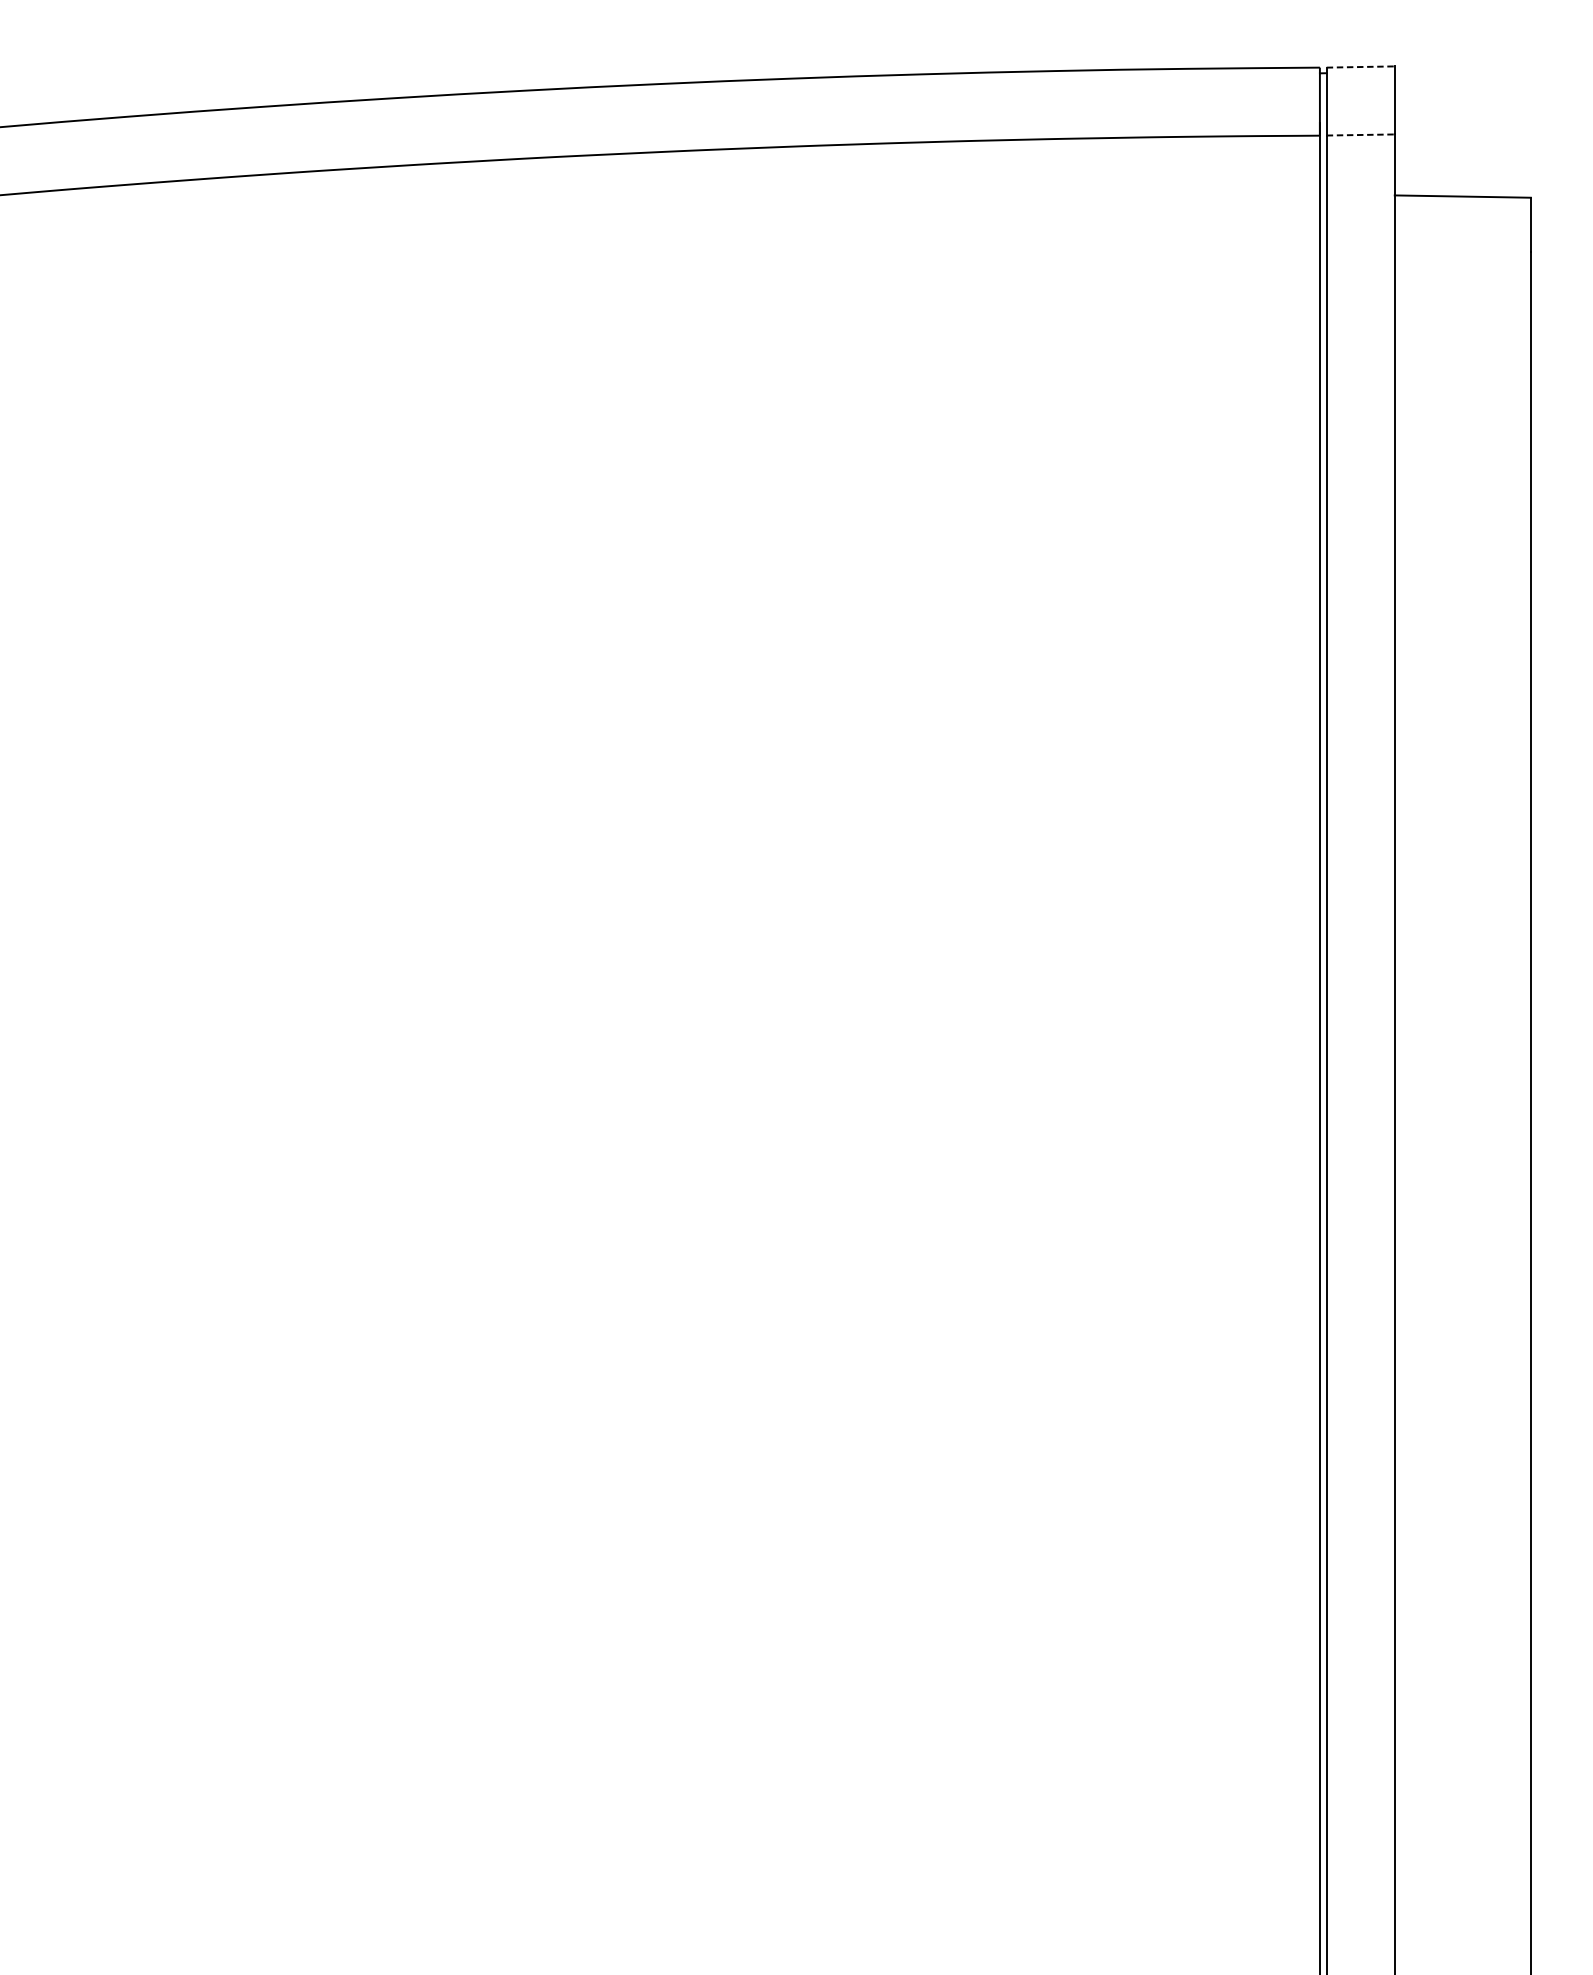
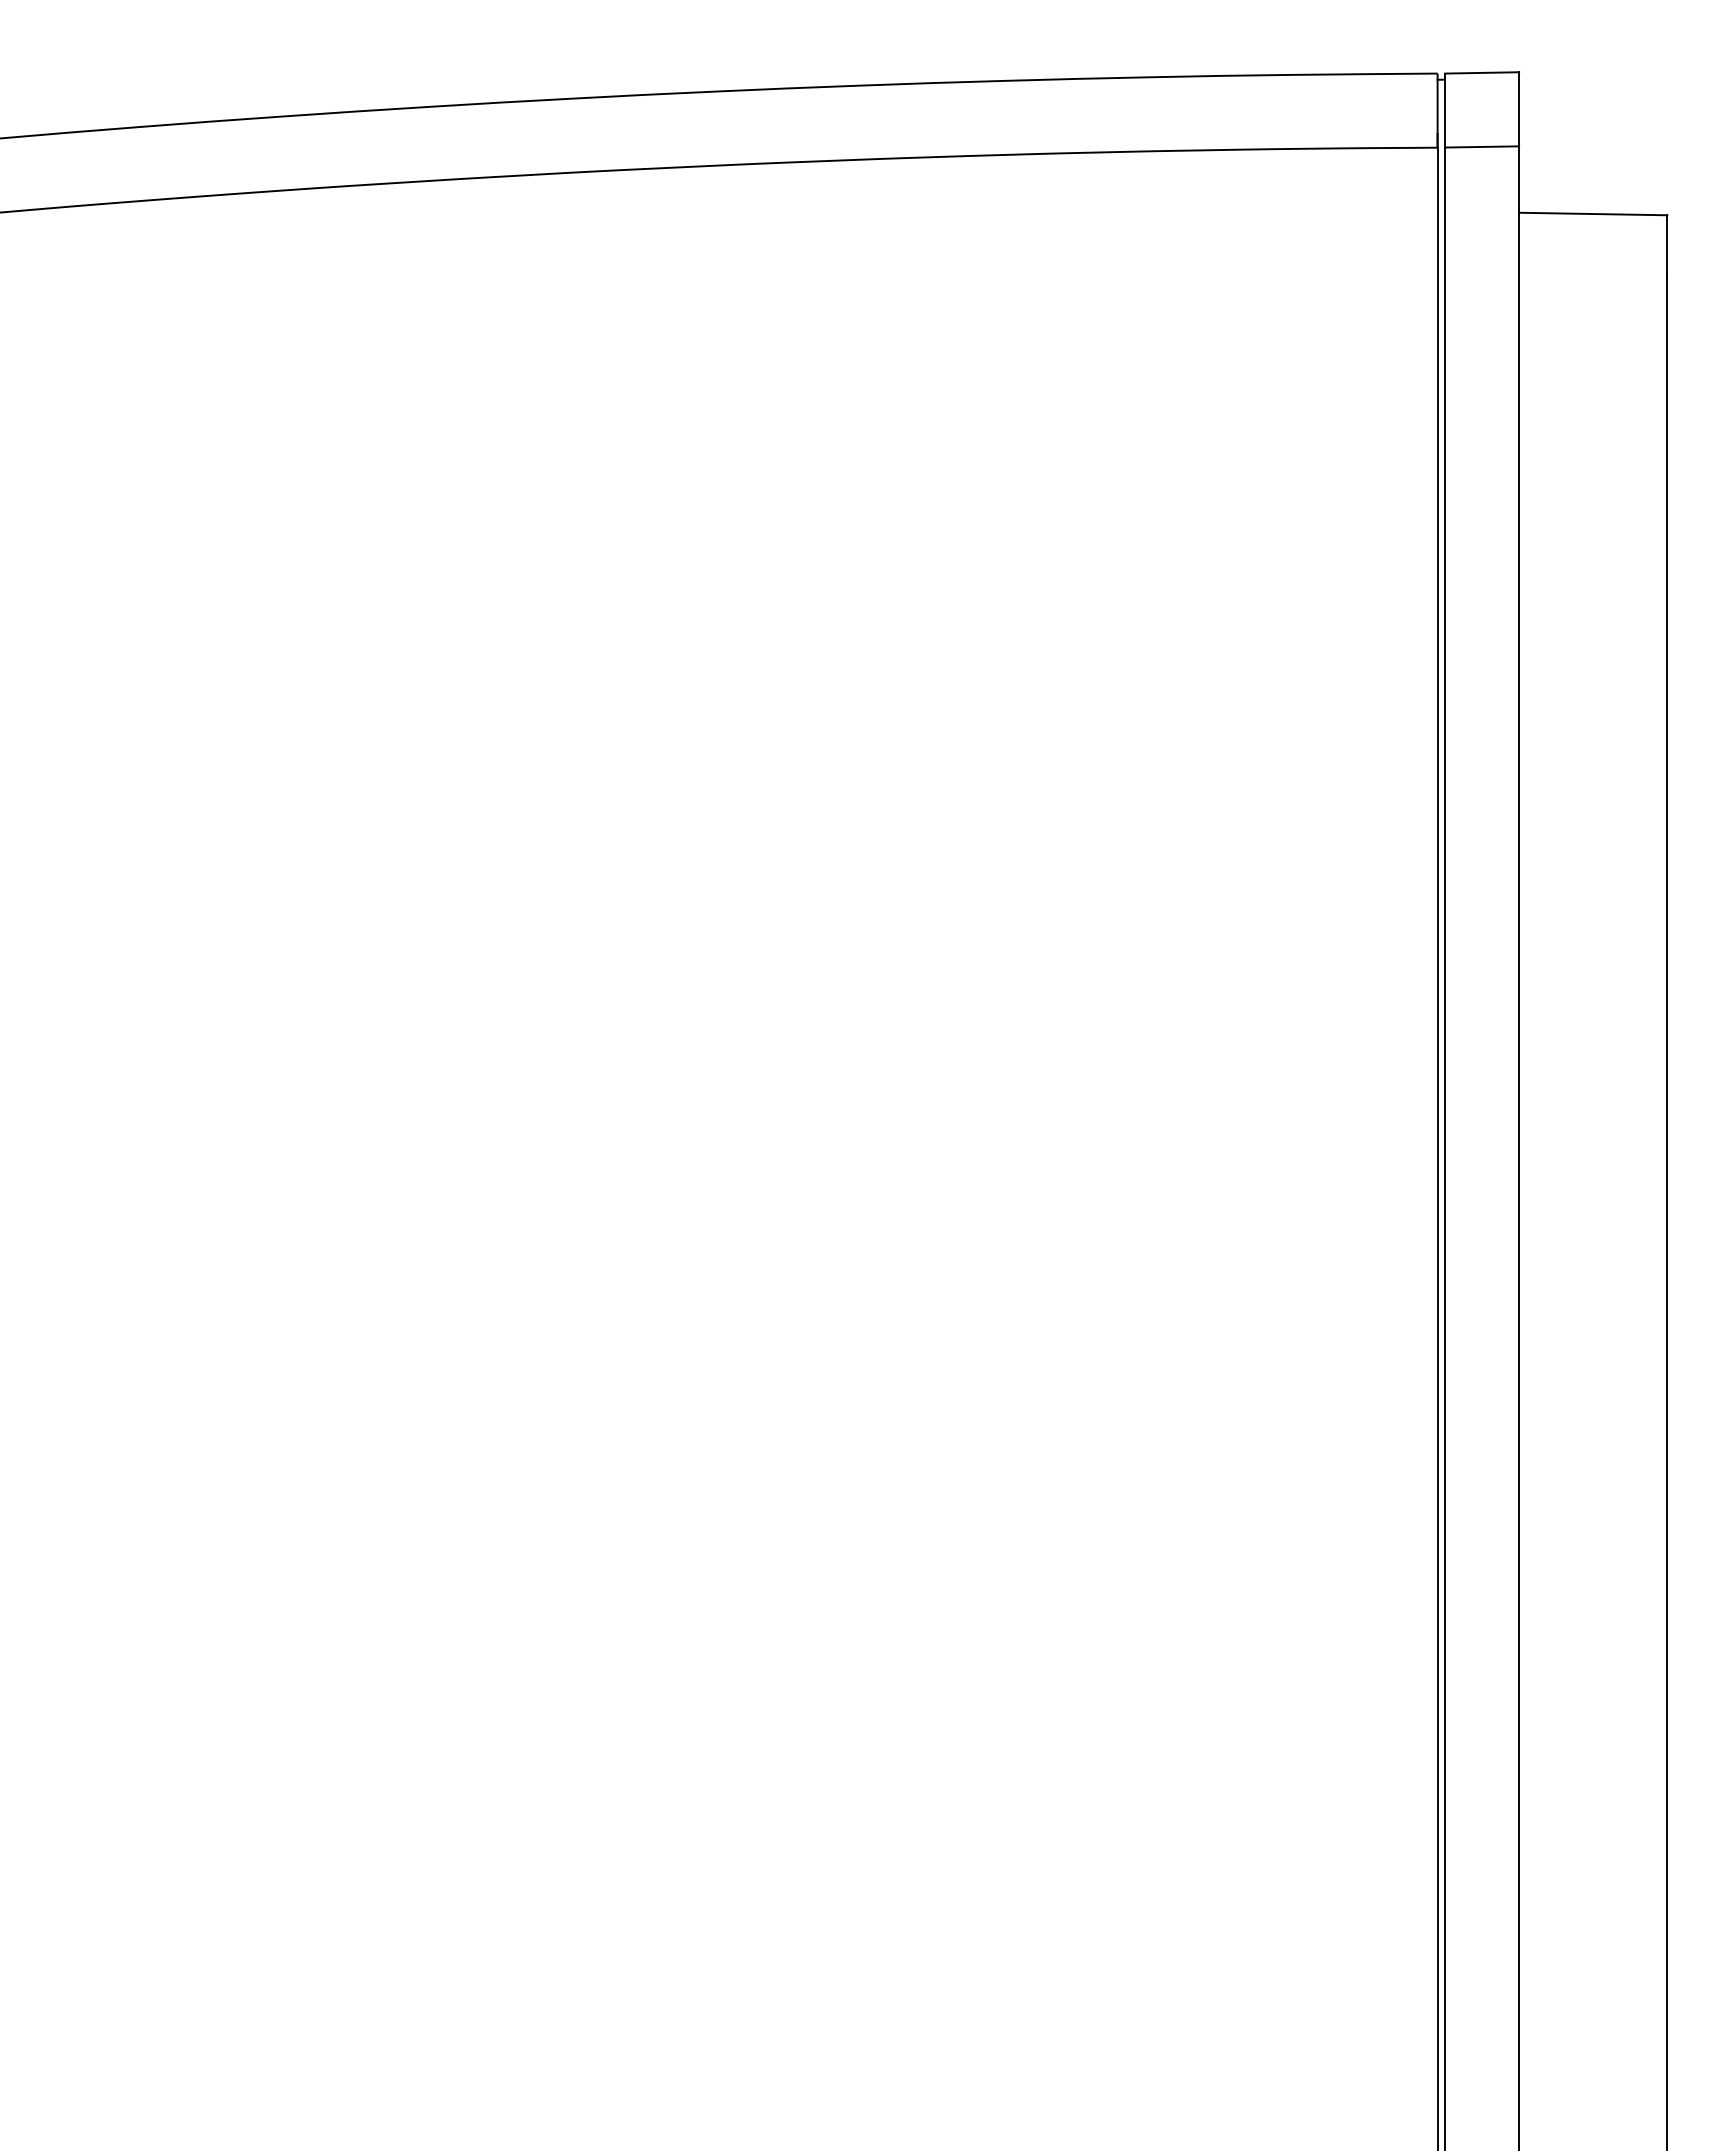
line: (1361, 66) -> (1482, 72), dashed -> solid
line: (1361, 134) -> (1482, 146), dashed -> solid

